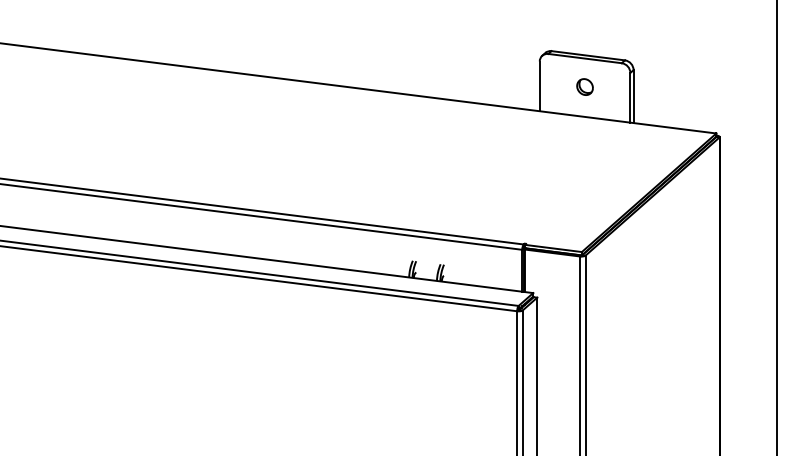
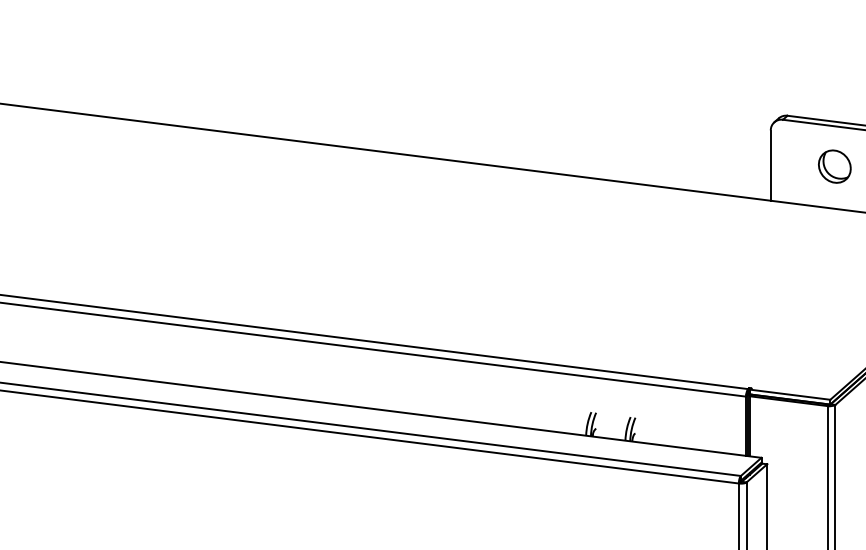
part: (584, 86) -> (834, 165), size x1.43

